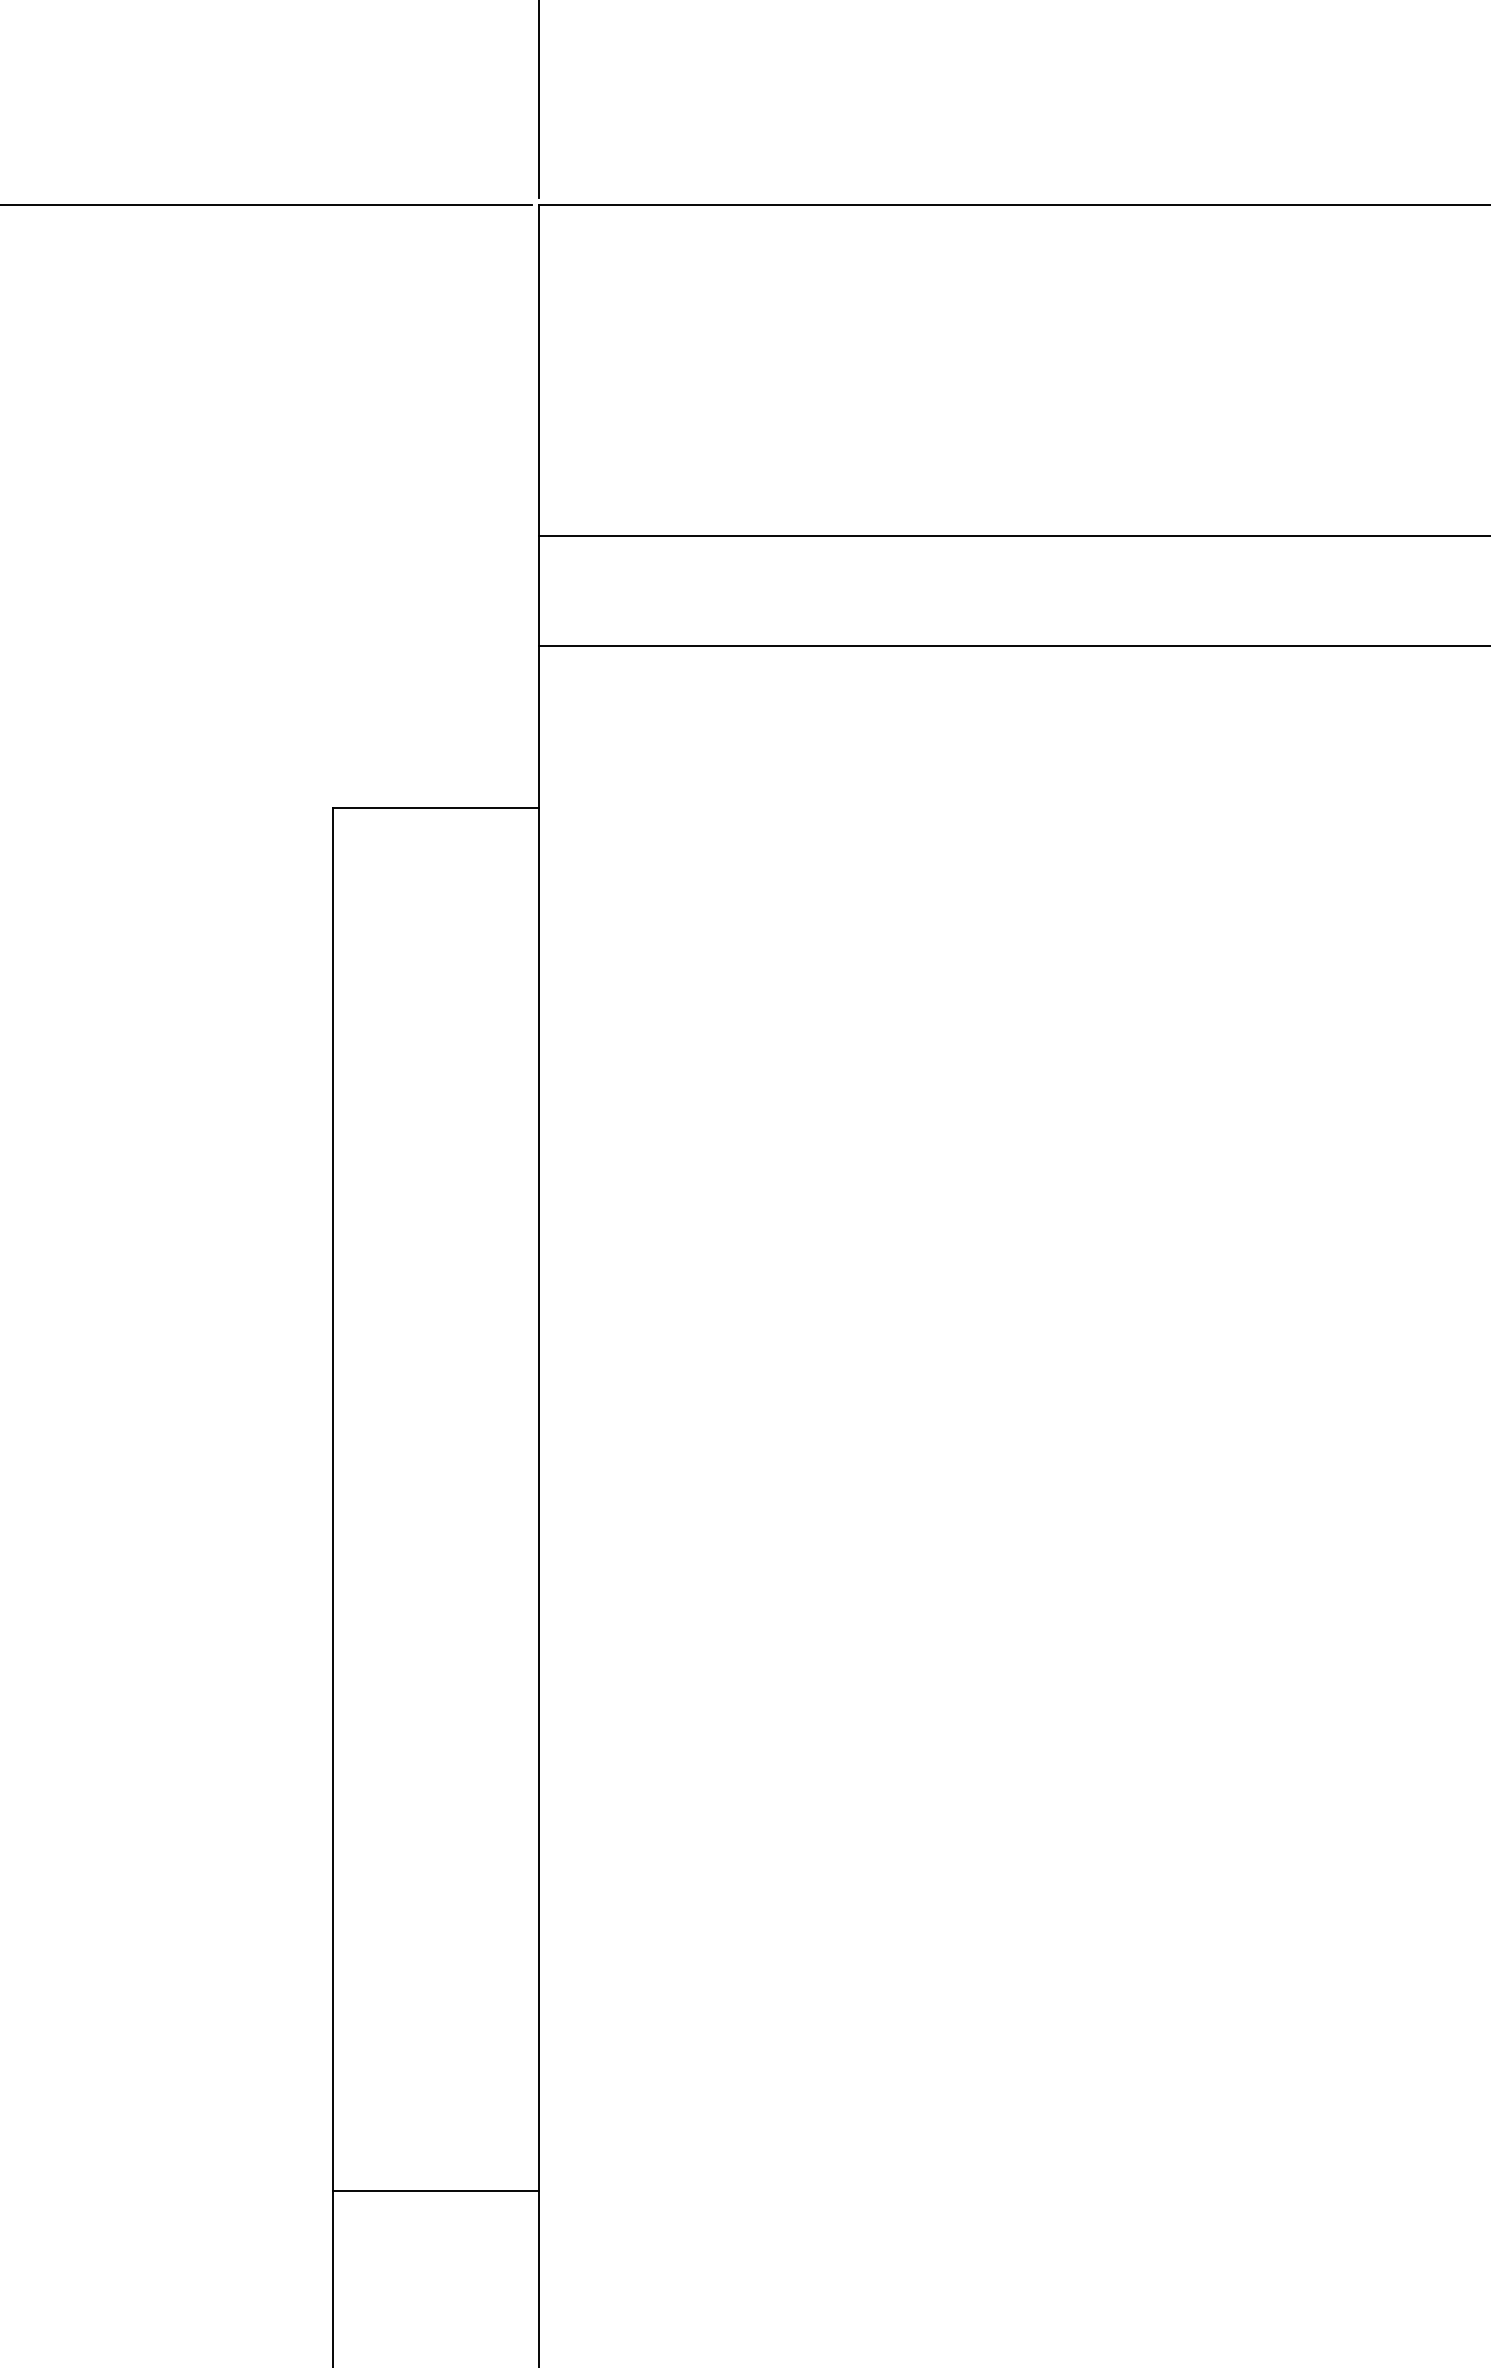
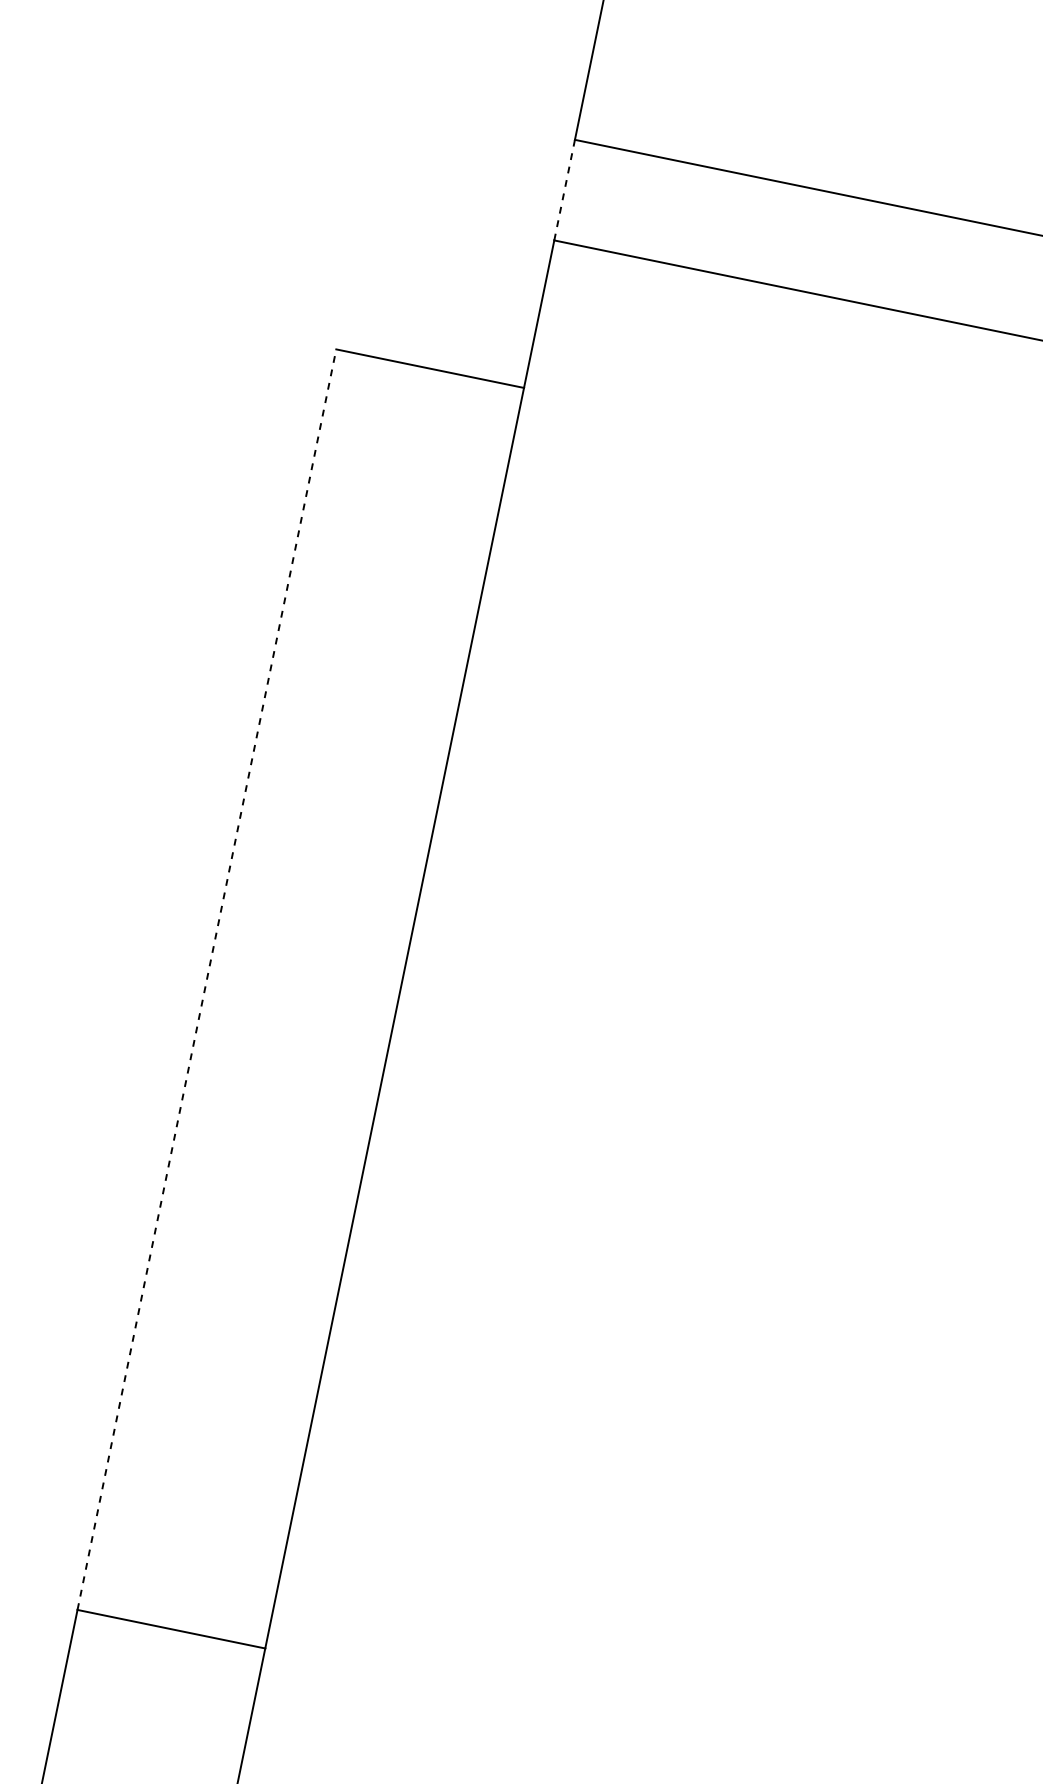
line: (539, 590) -> (565, 189), solid -> dashed
line: (333, 1498) -> (207, 978), solid -> dashed

